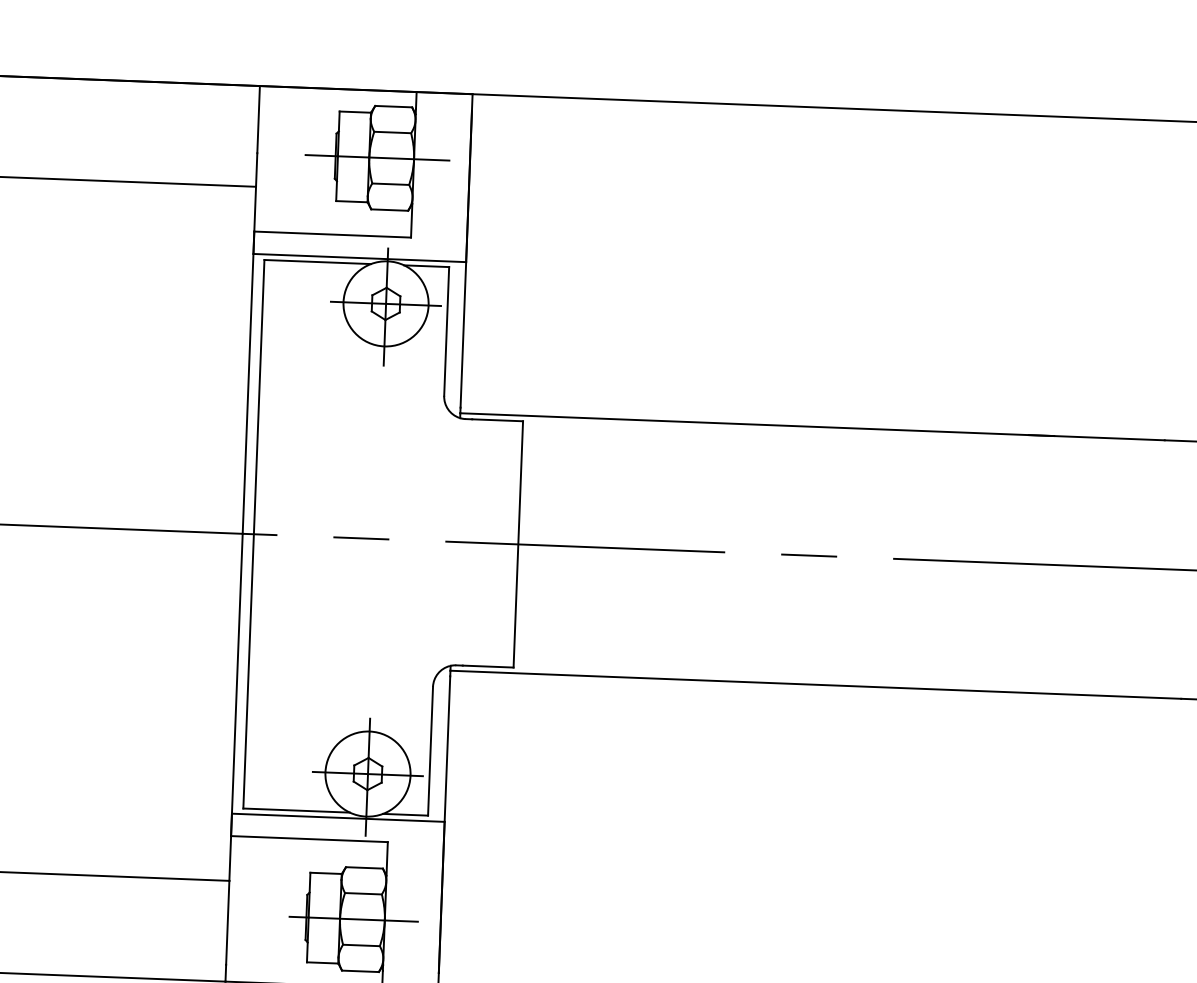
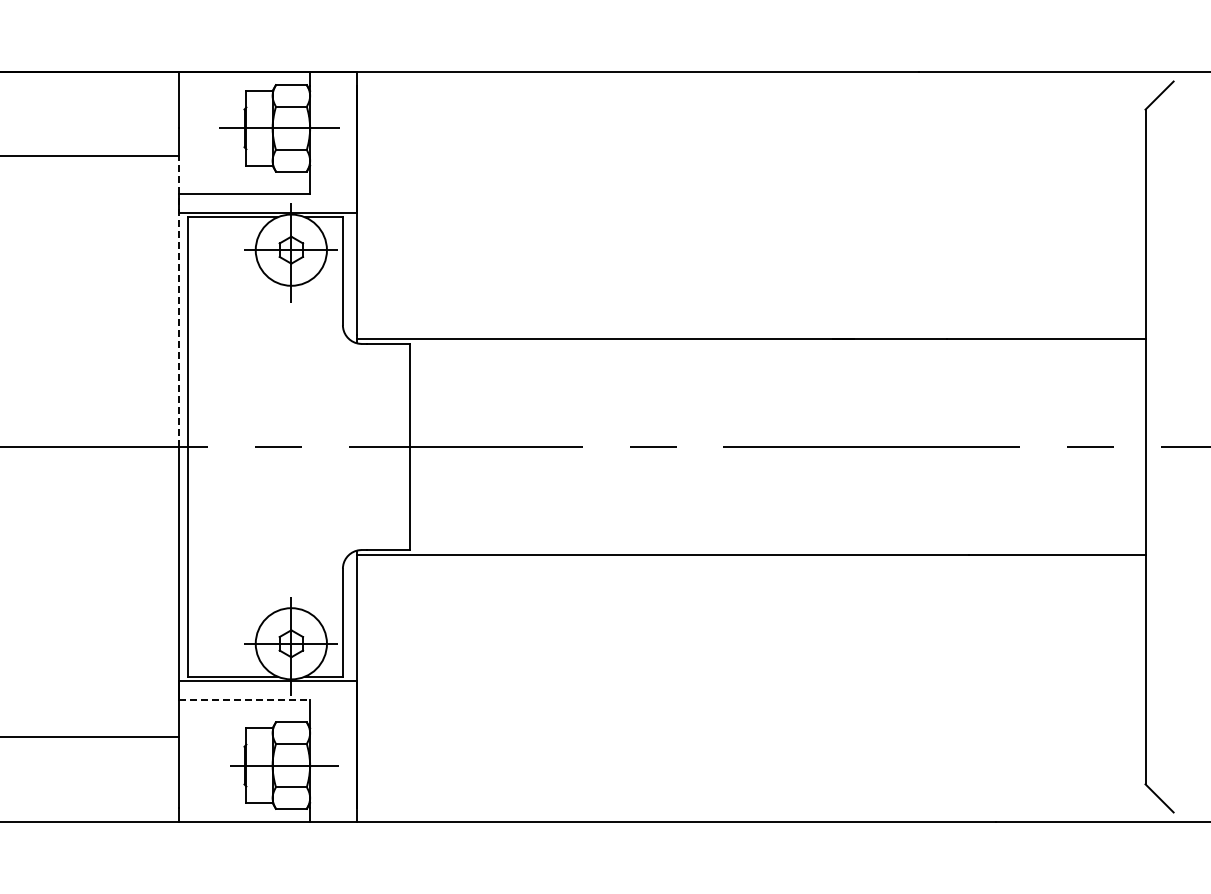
line: (248, 359) -> (178, 301), solid -> dashed
line: (309, 839) -> (244, 700), solid -> dashed

